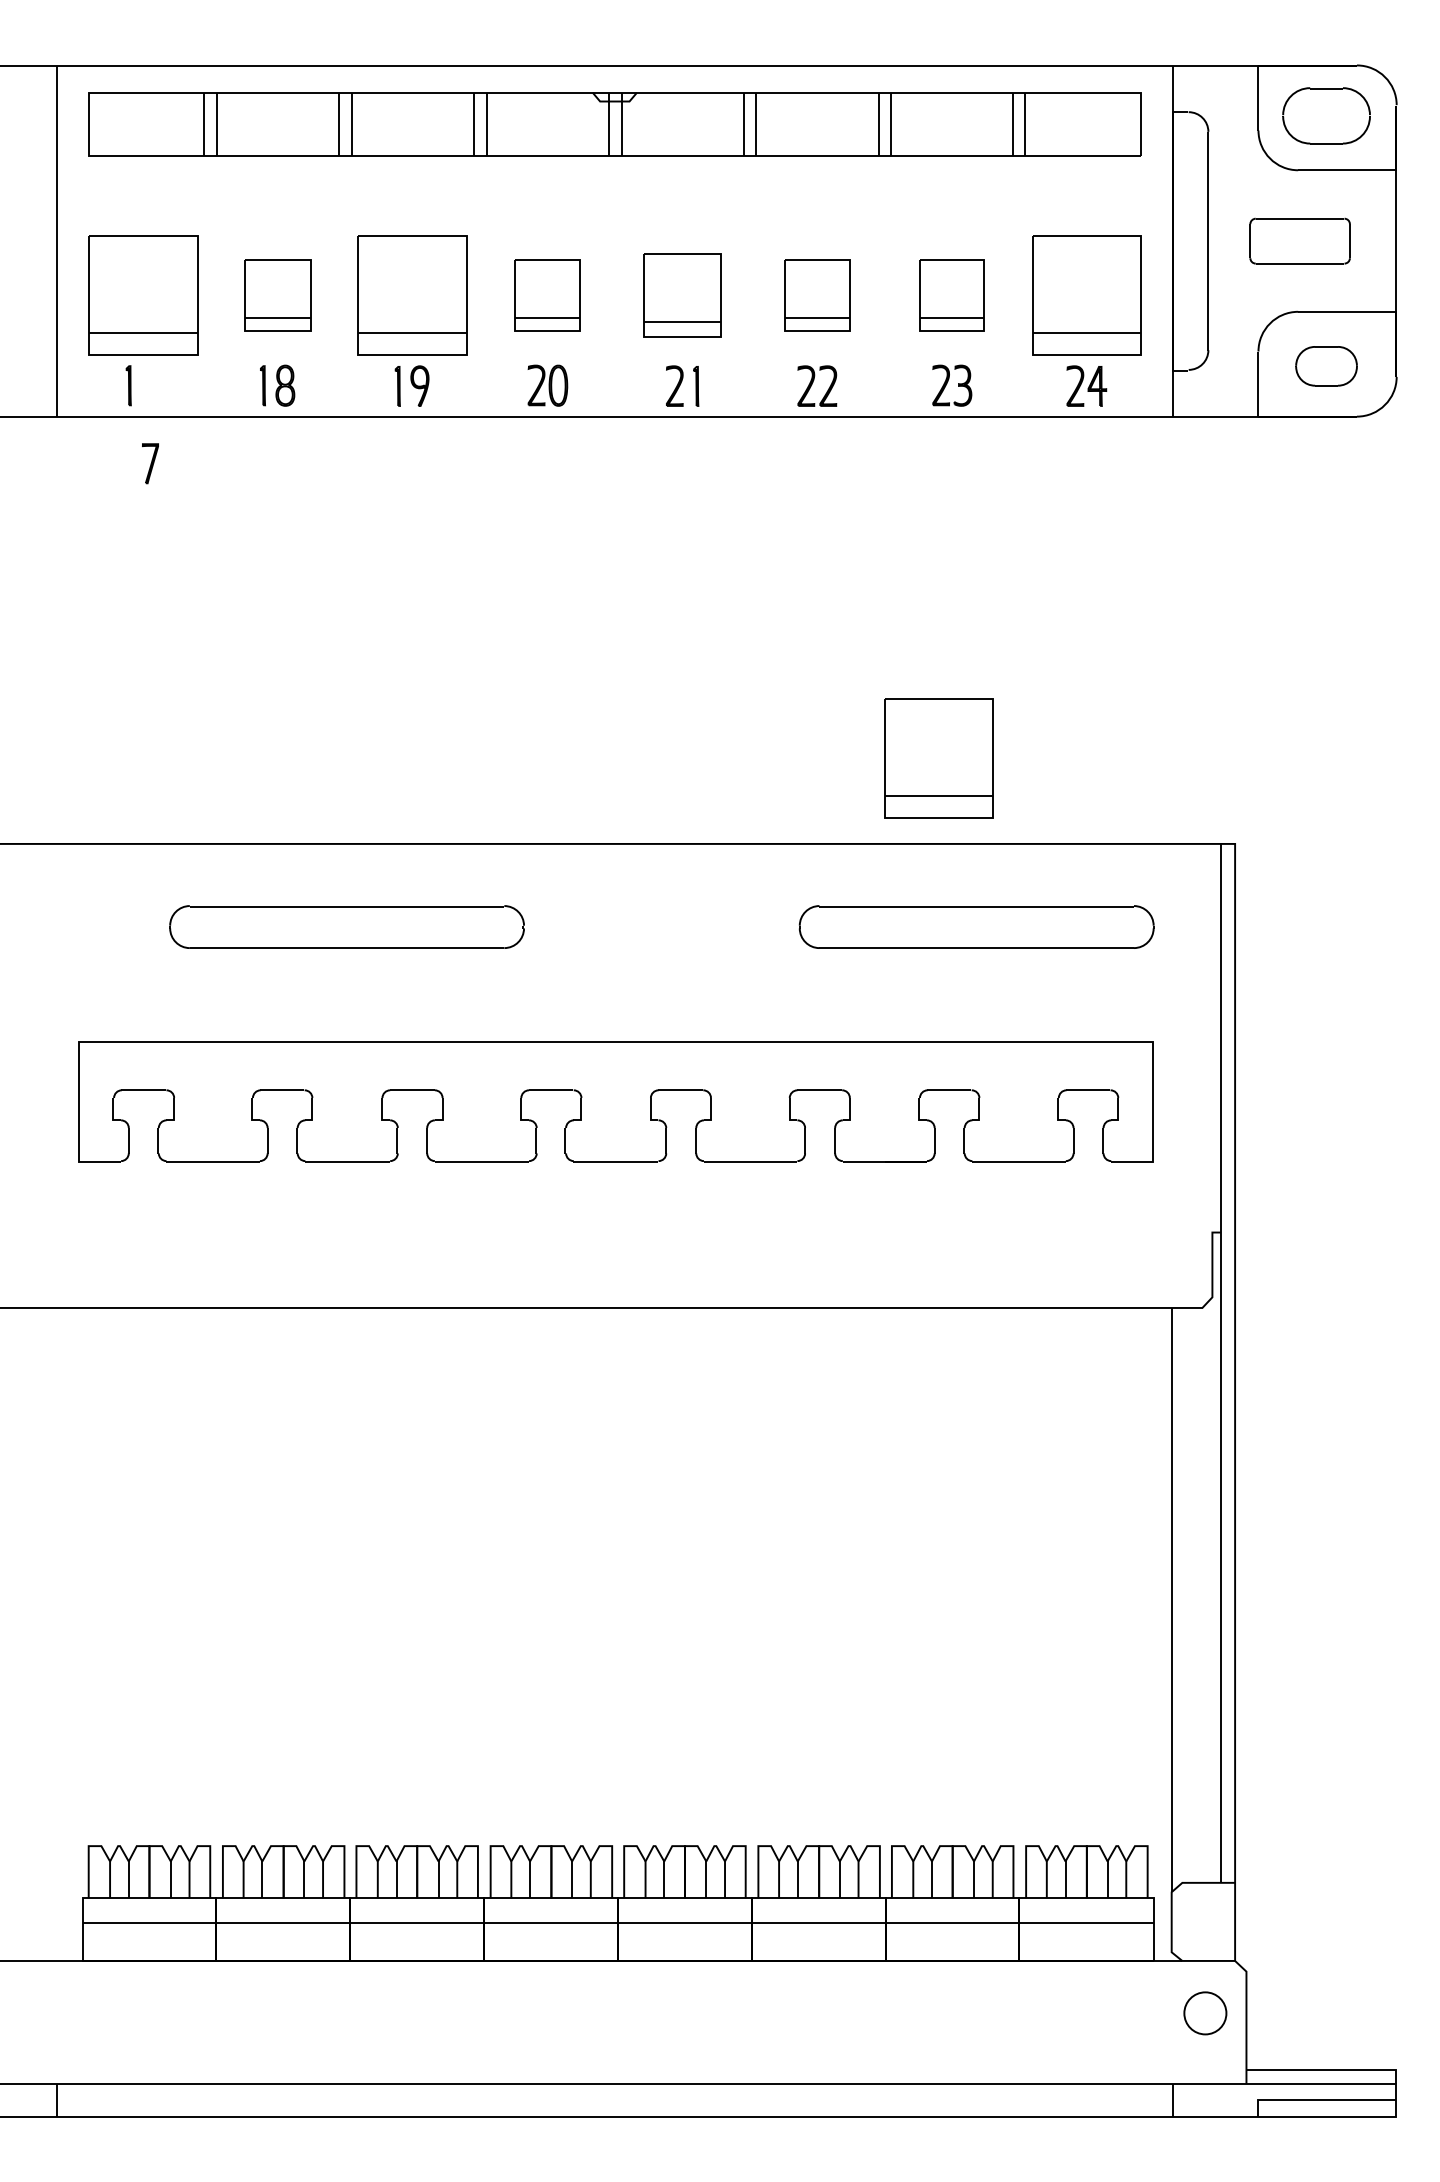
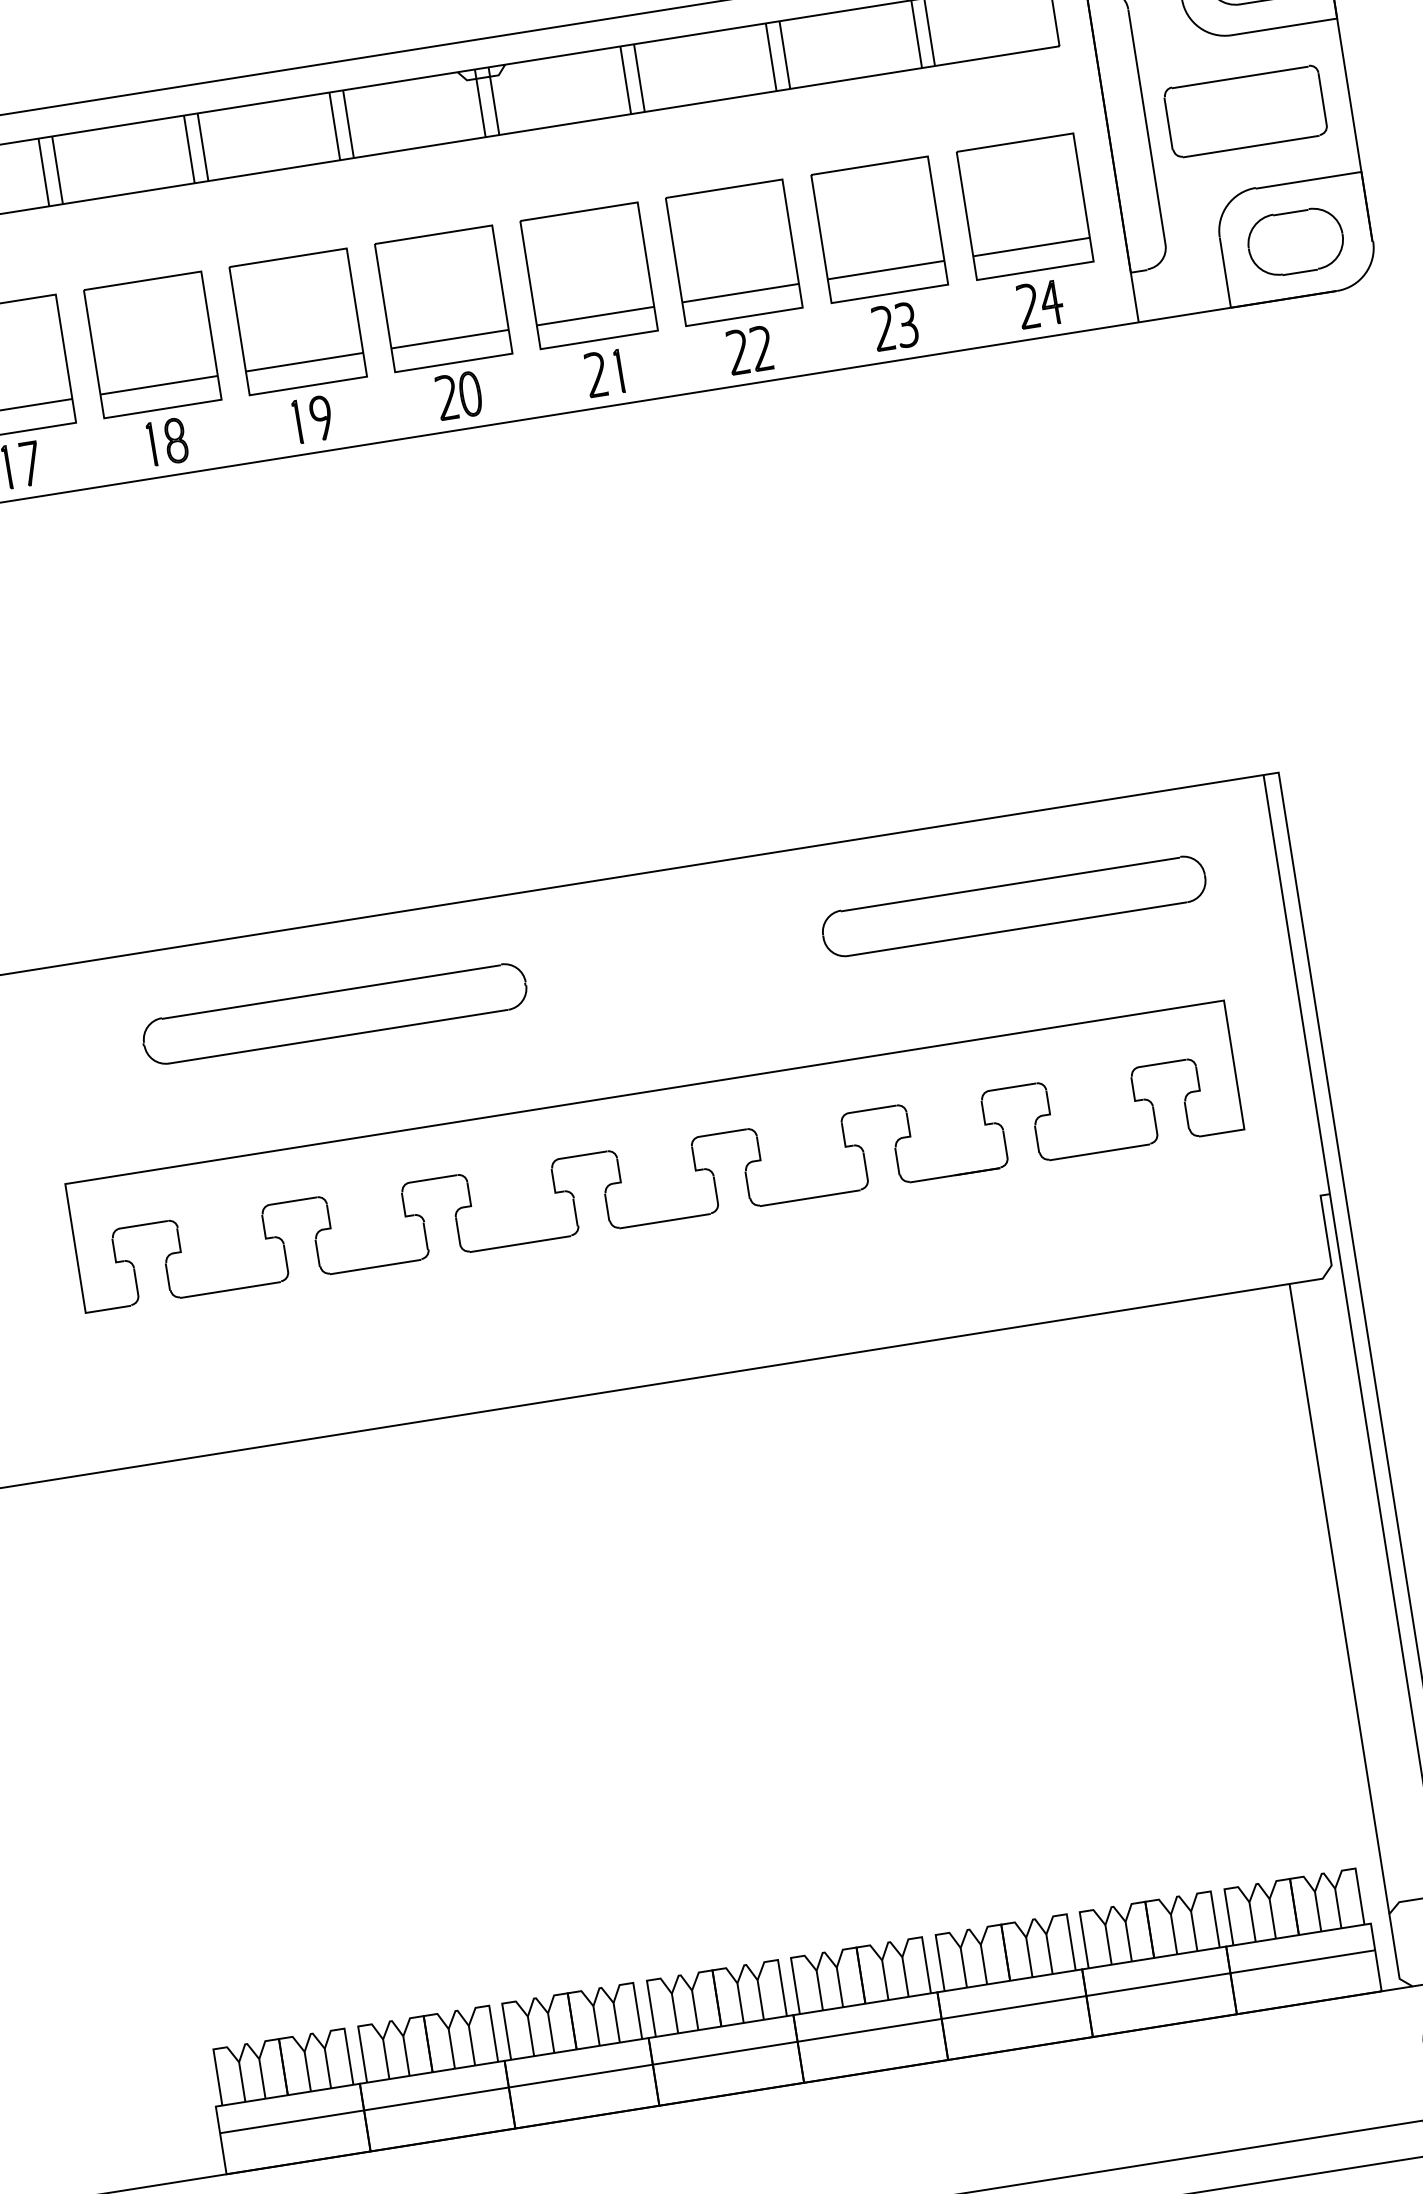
part: (1299, 241) -> (1245, 111), size x1.43
part: (277, 295) -> (152, 344), size x1.67
part: (547, 295) -> (443, 298), size x1.67
part: (682, 295) -> (588, 275), size x1.43
part: (816, 295) -> (733, 252), size x1.67
part: (951, 295) -> (879, 229), size x1.67
part: (1326, 366) -> (1295, 242), size x1.43
part: (150, 463) -> (30, 463), moved
part: (938, 758) -> (944, 731), removed

